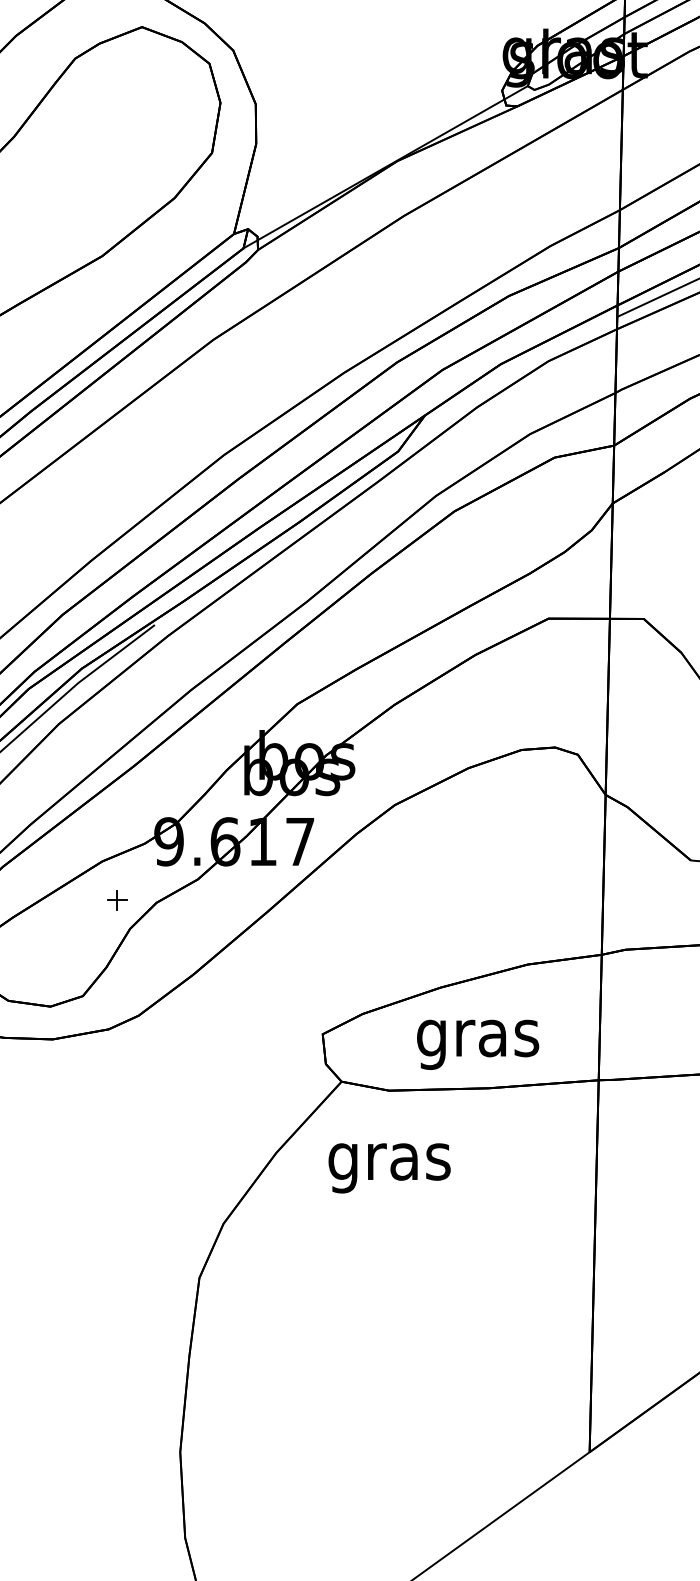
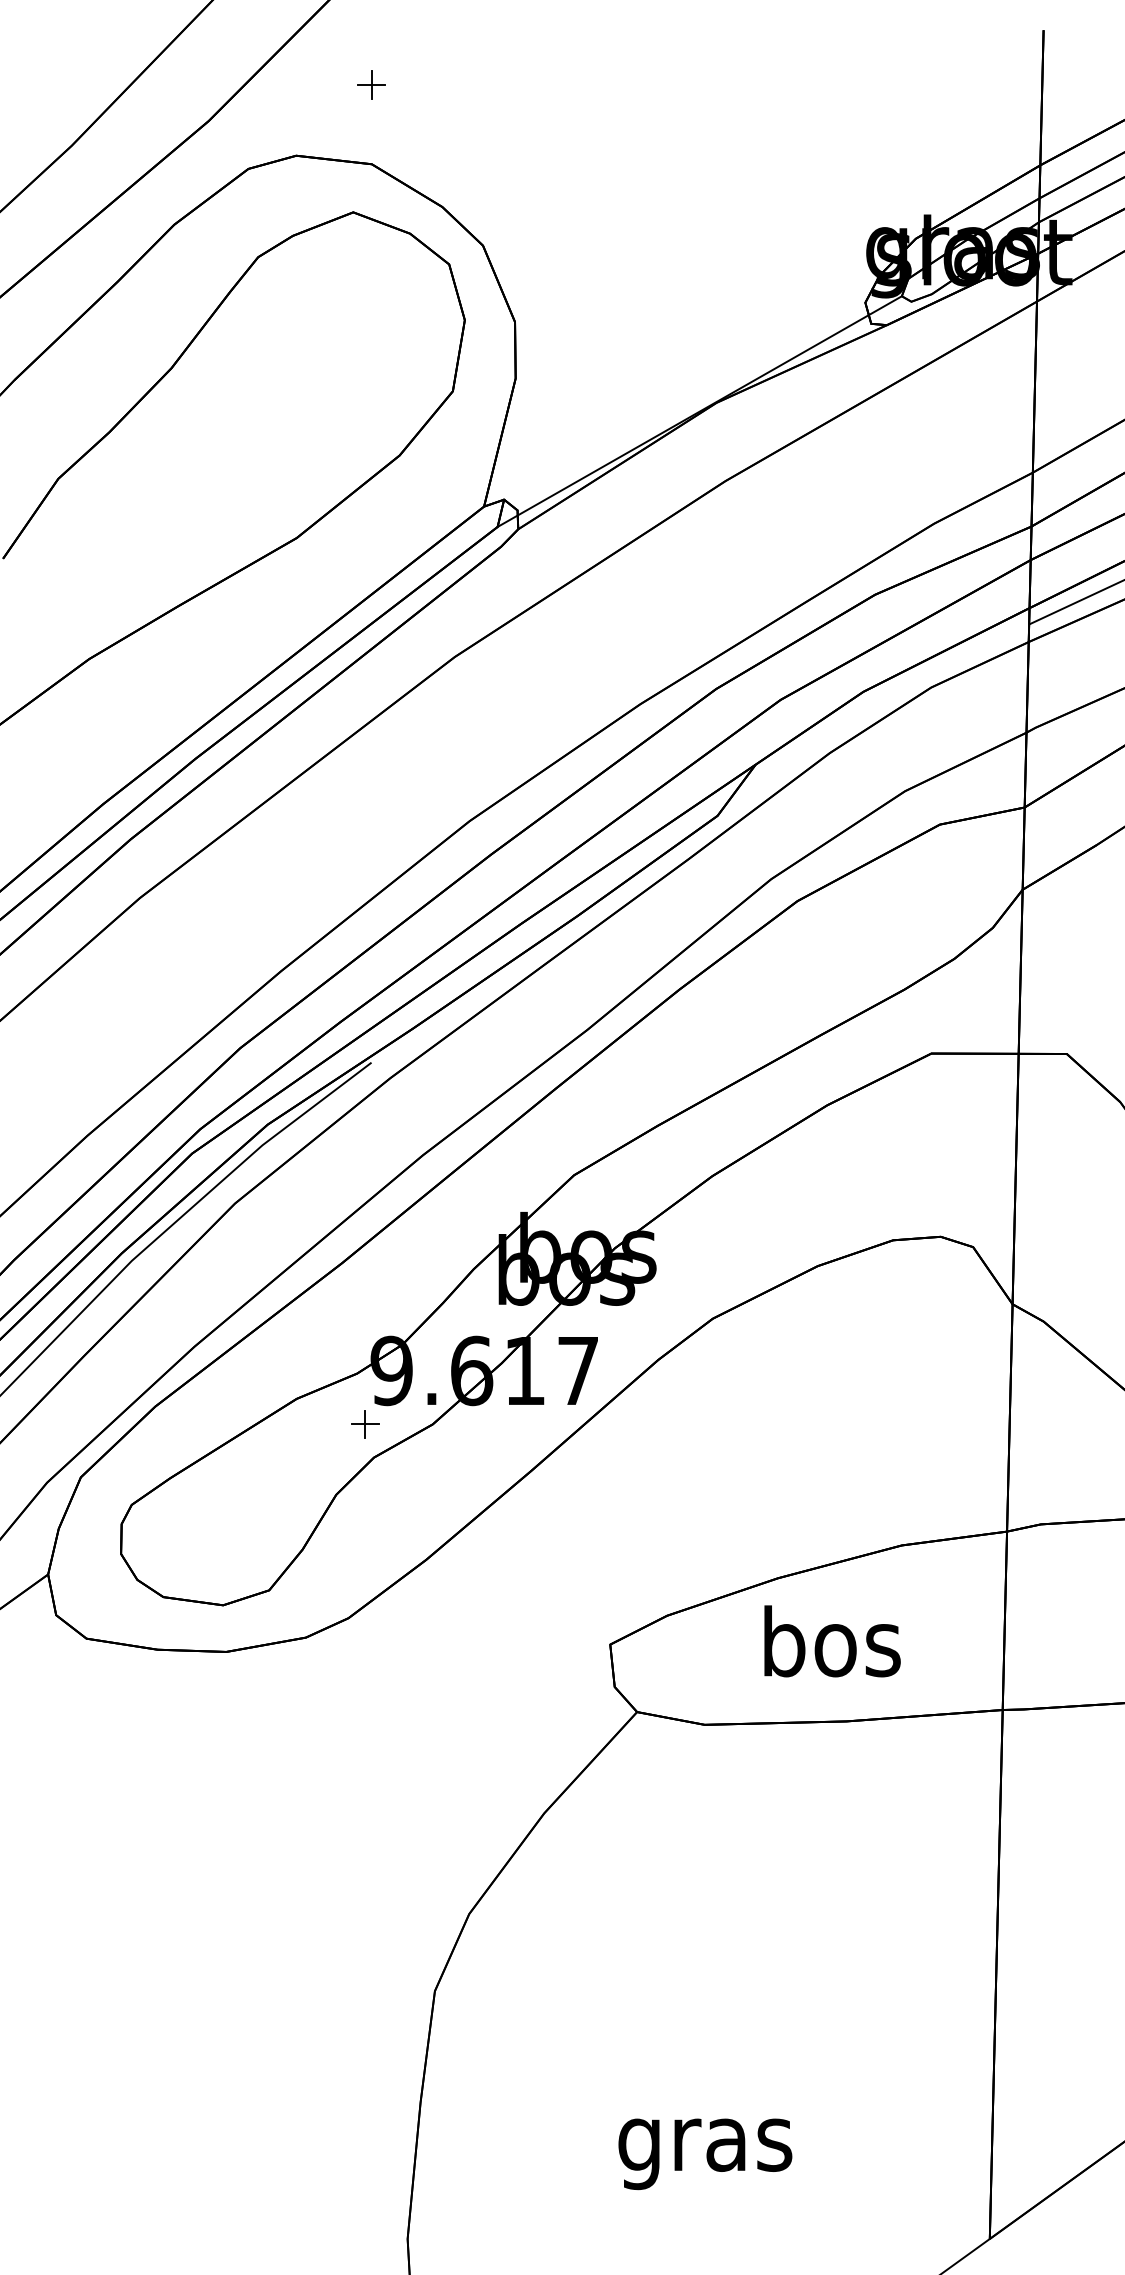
part: (117, 900) -> (365, 1424), moved
text: (478, 1038) -> (831, 1650), gras -> bos
text: (389, 1168) -> (705, 2154), moved

